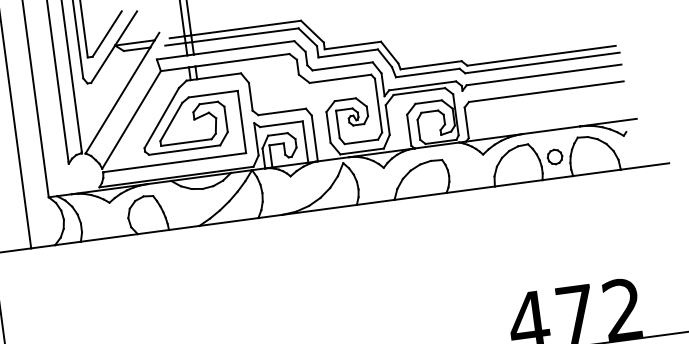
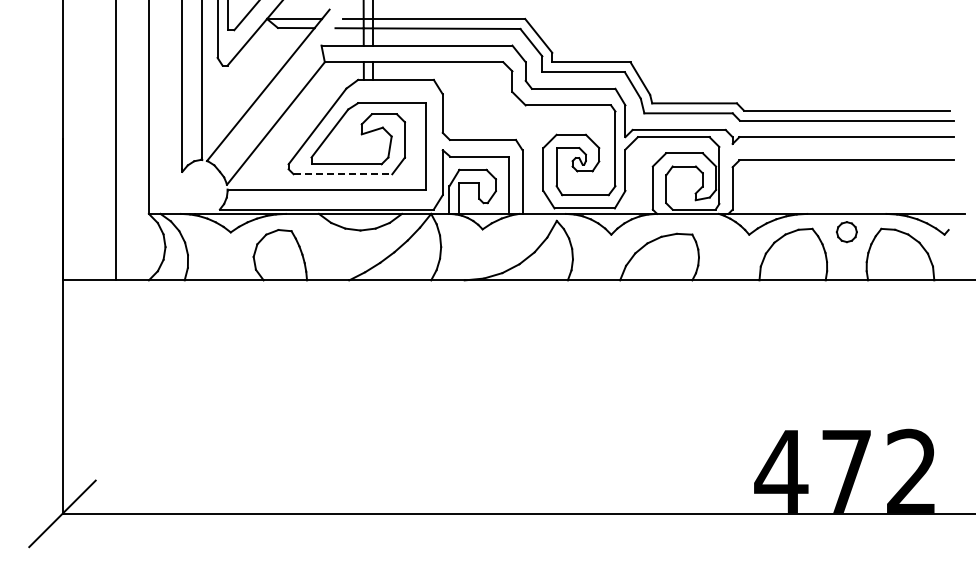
line: (185, 150) -> (343, 174), solid -> dashed
part: (554, 157) -> (846, 232), moved

